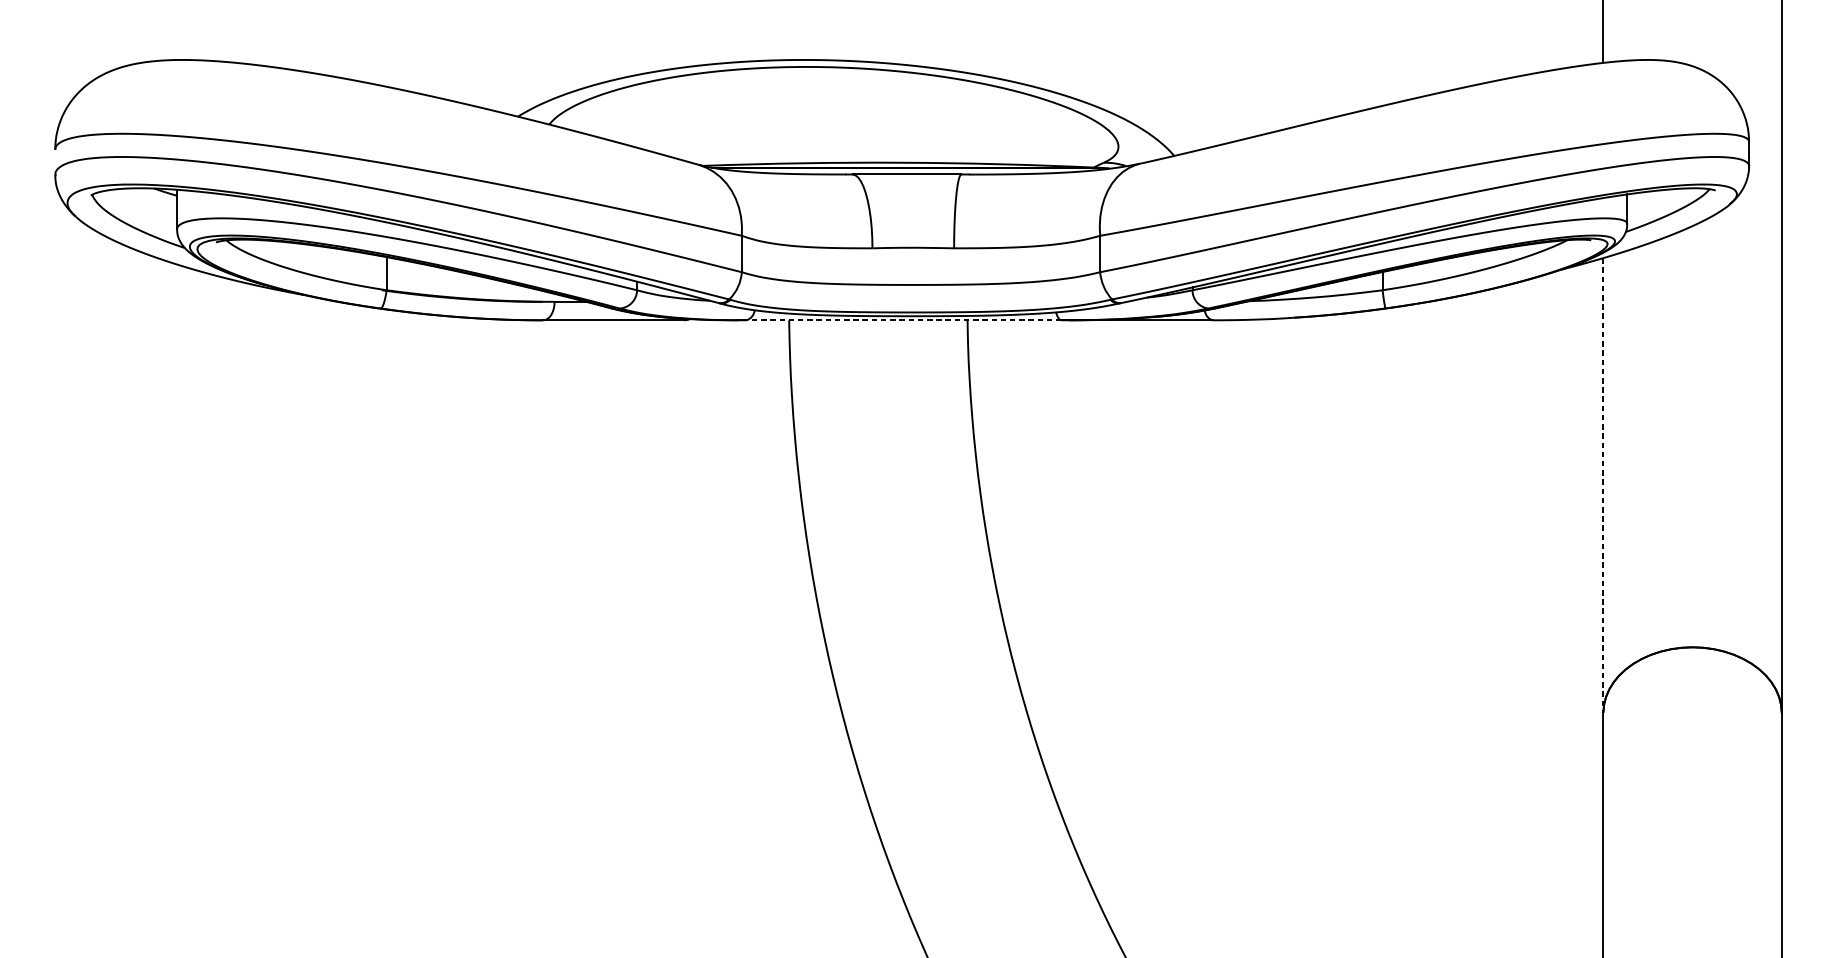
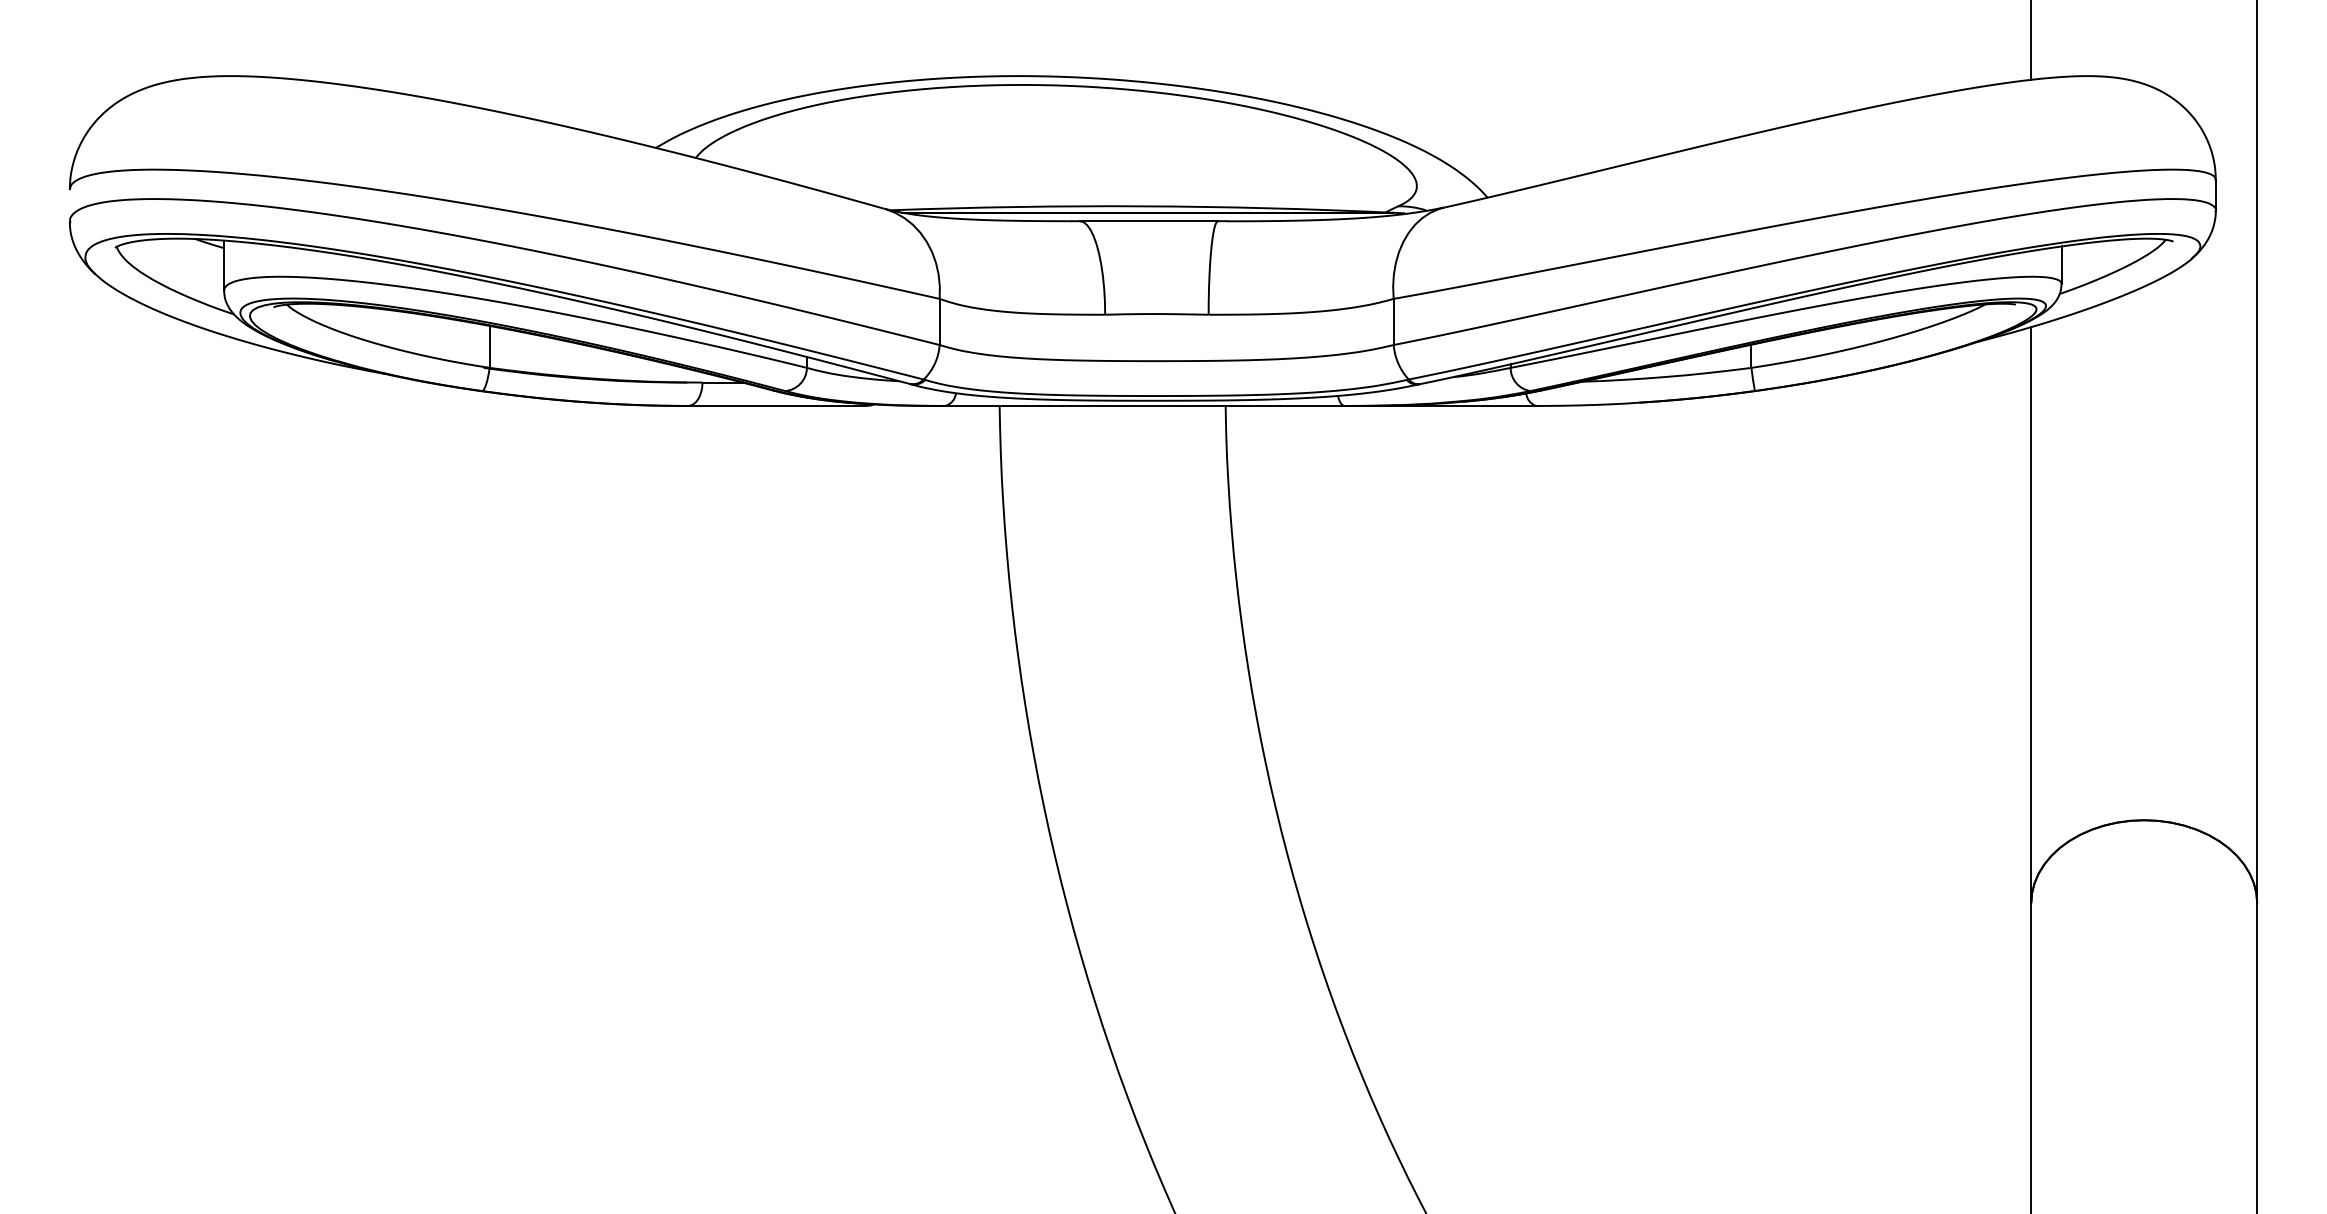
line: (904, 319) -> (1145, 405), dashed -> solid
line: (1603, 485) -> (2031, 615), dashed -> solid

